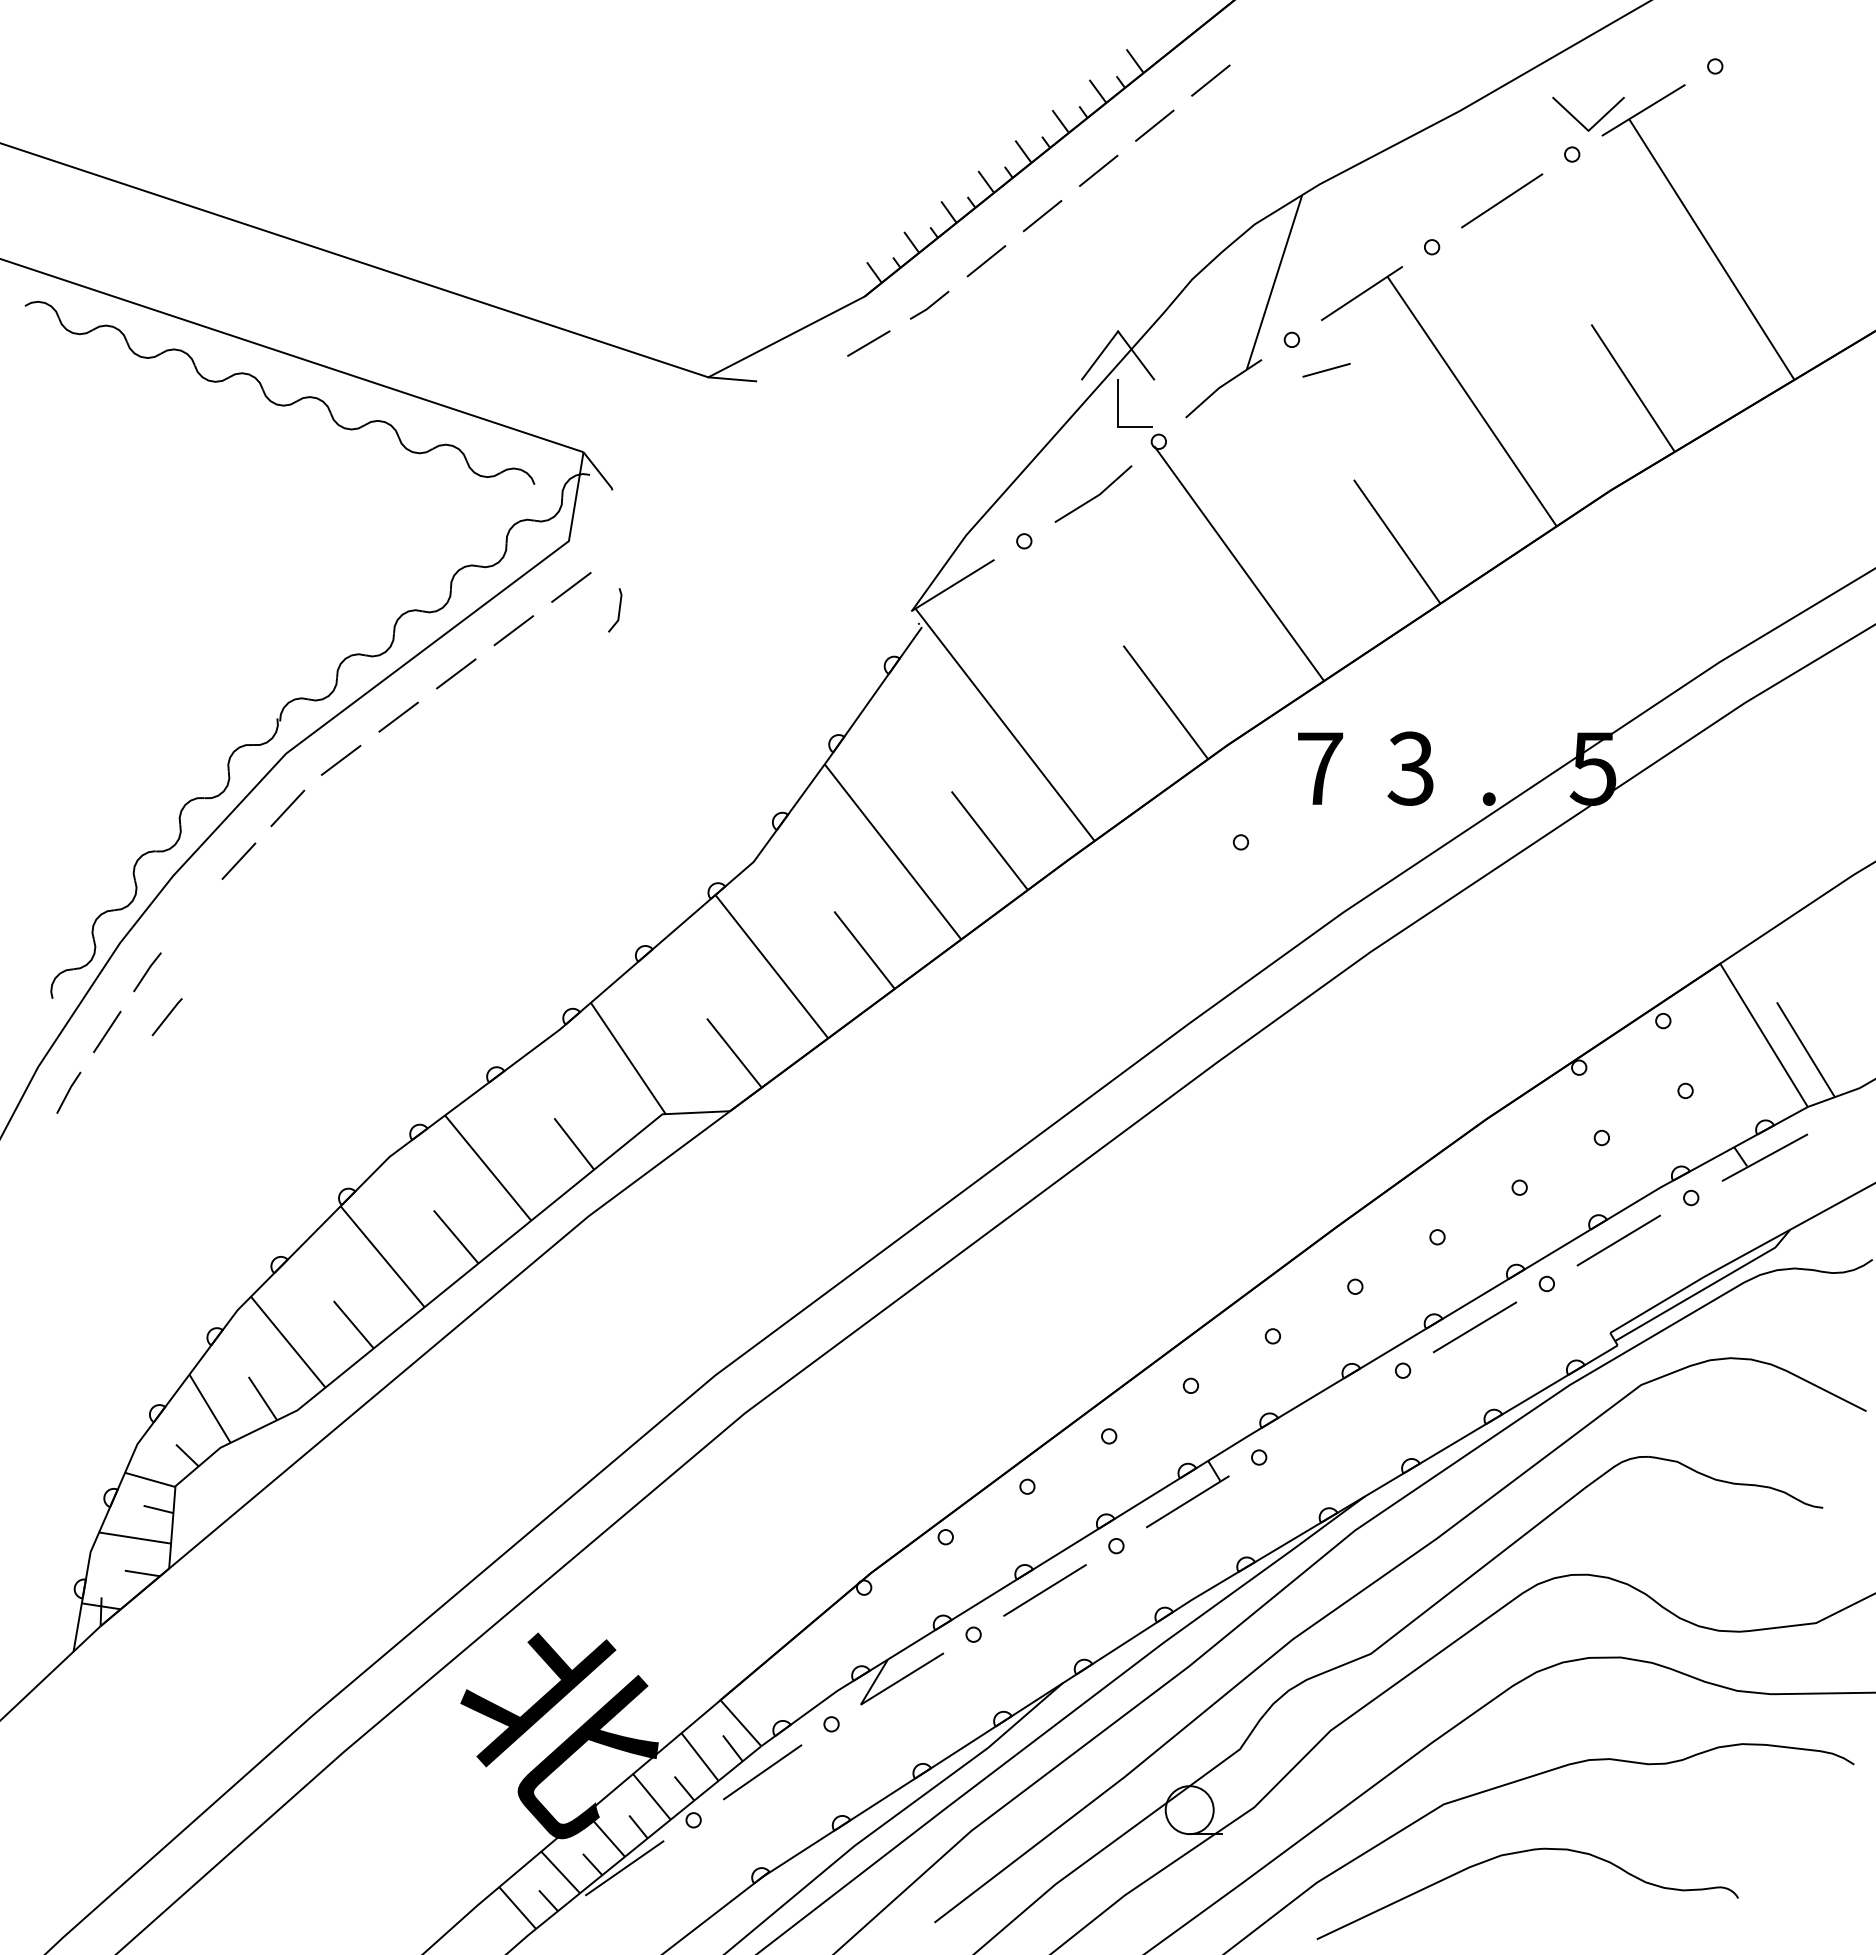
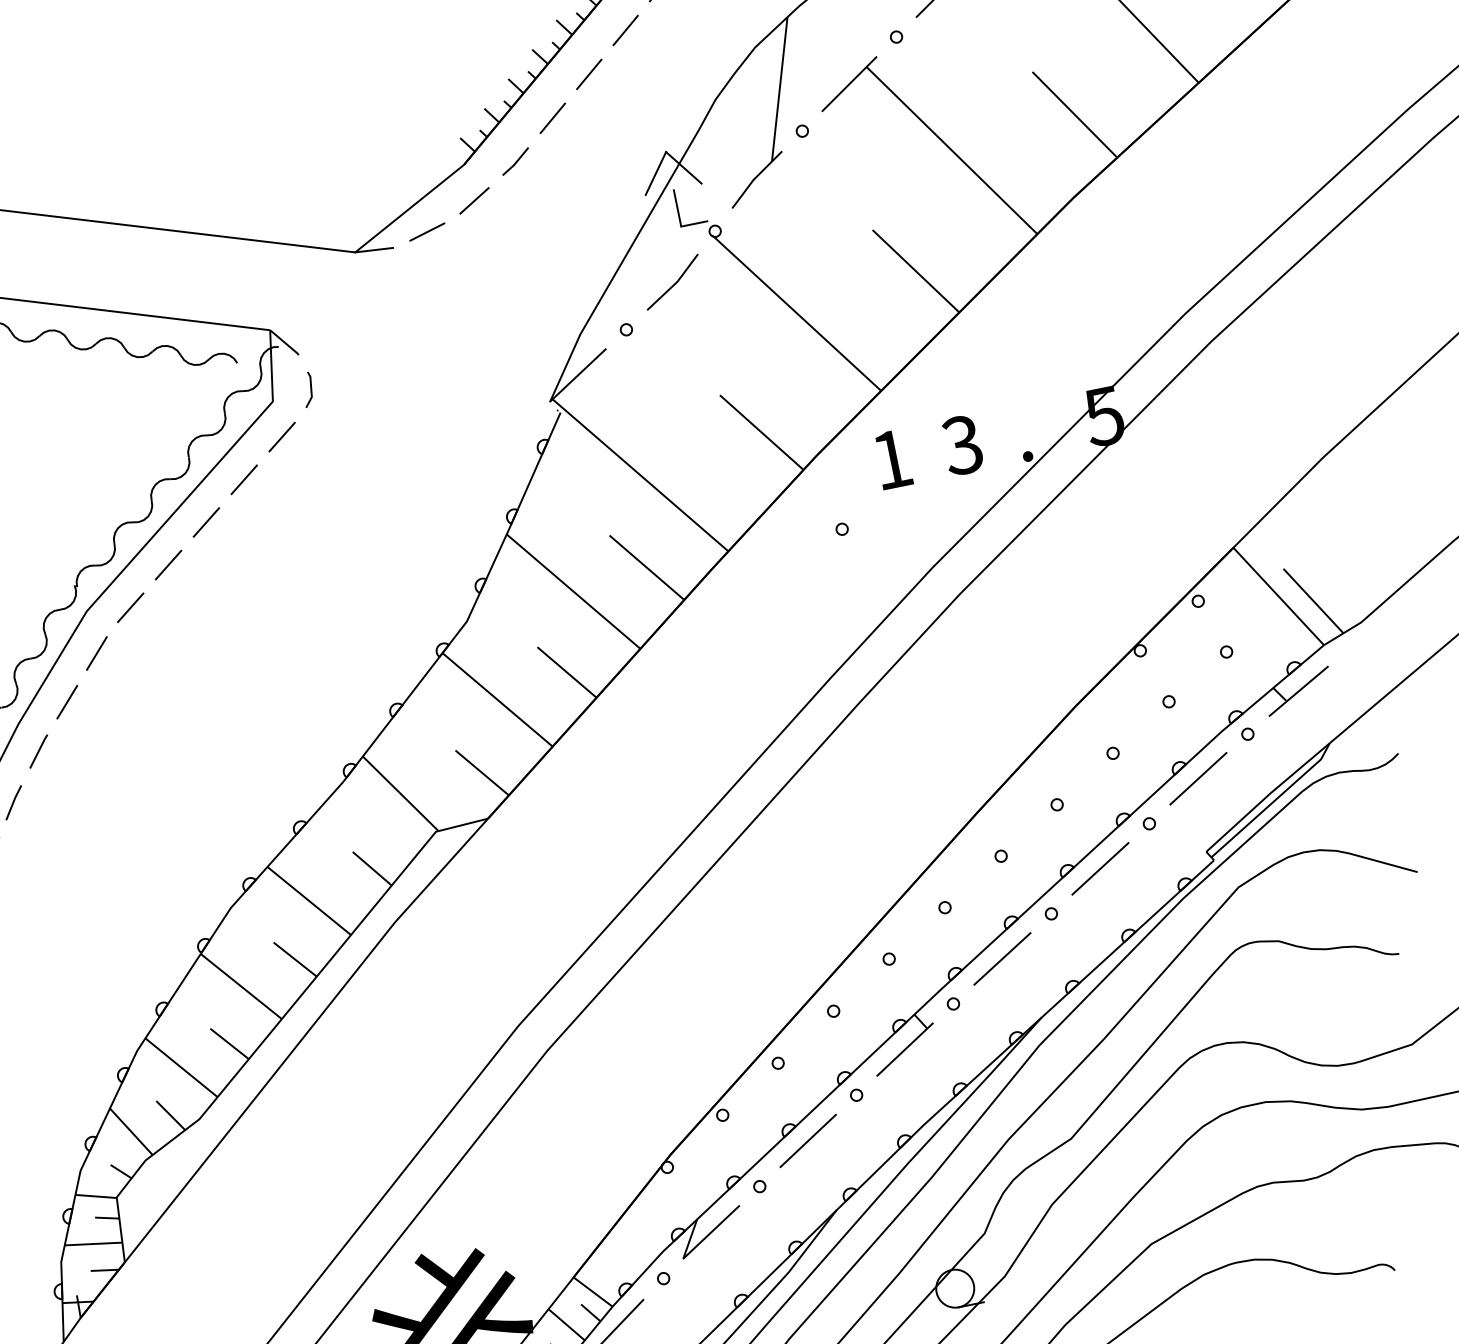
line: (1326, 370) -> (427, 232), moved
line: (618, 610) -> (310, 389), moved
text: (1320, 768) -> (892, 459), 7 -> 1
line: (166, 1017) -> (38, 751), moved
line: (1331, 1413) -> (1002, 958), added

